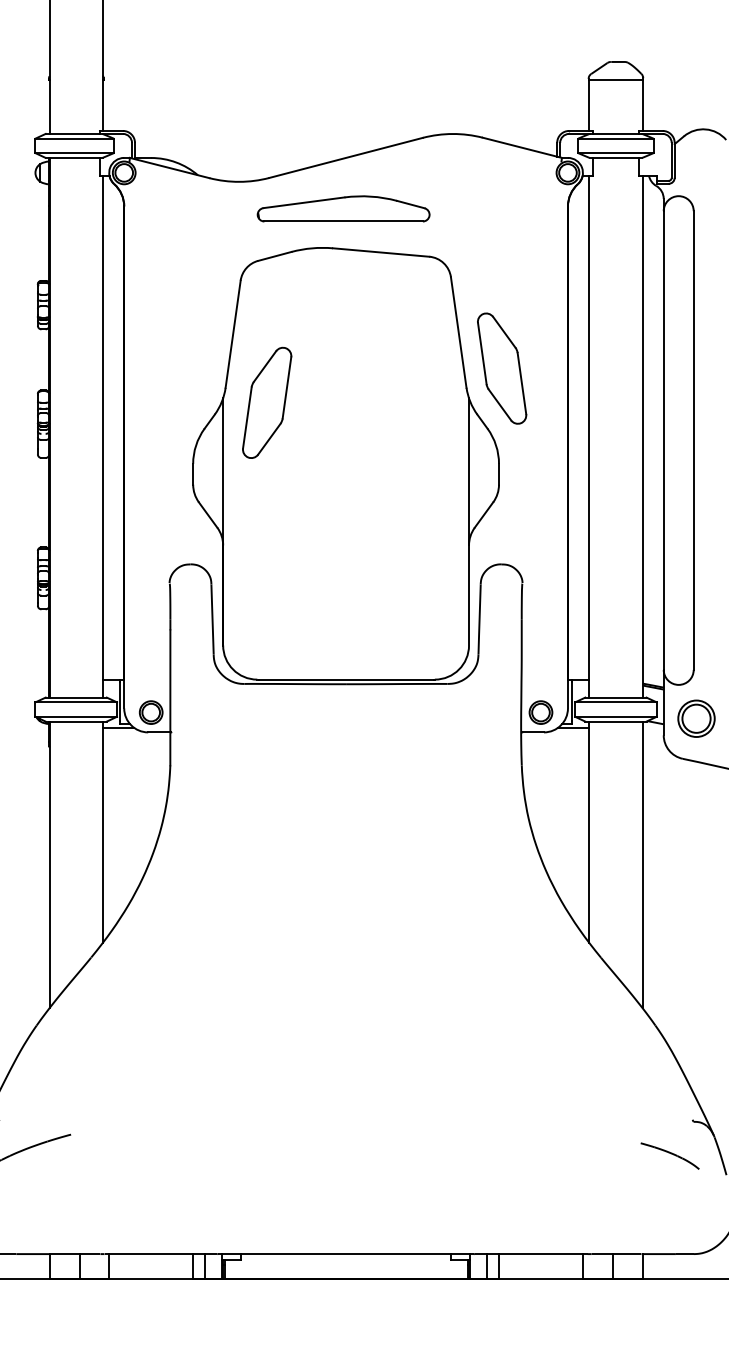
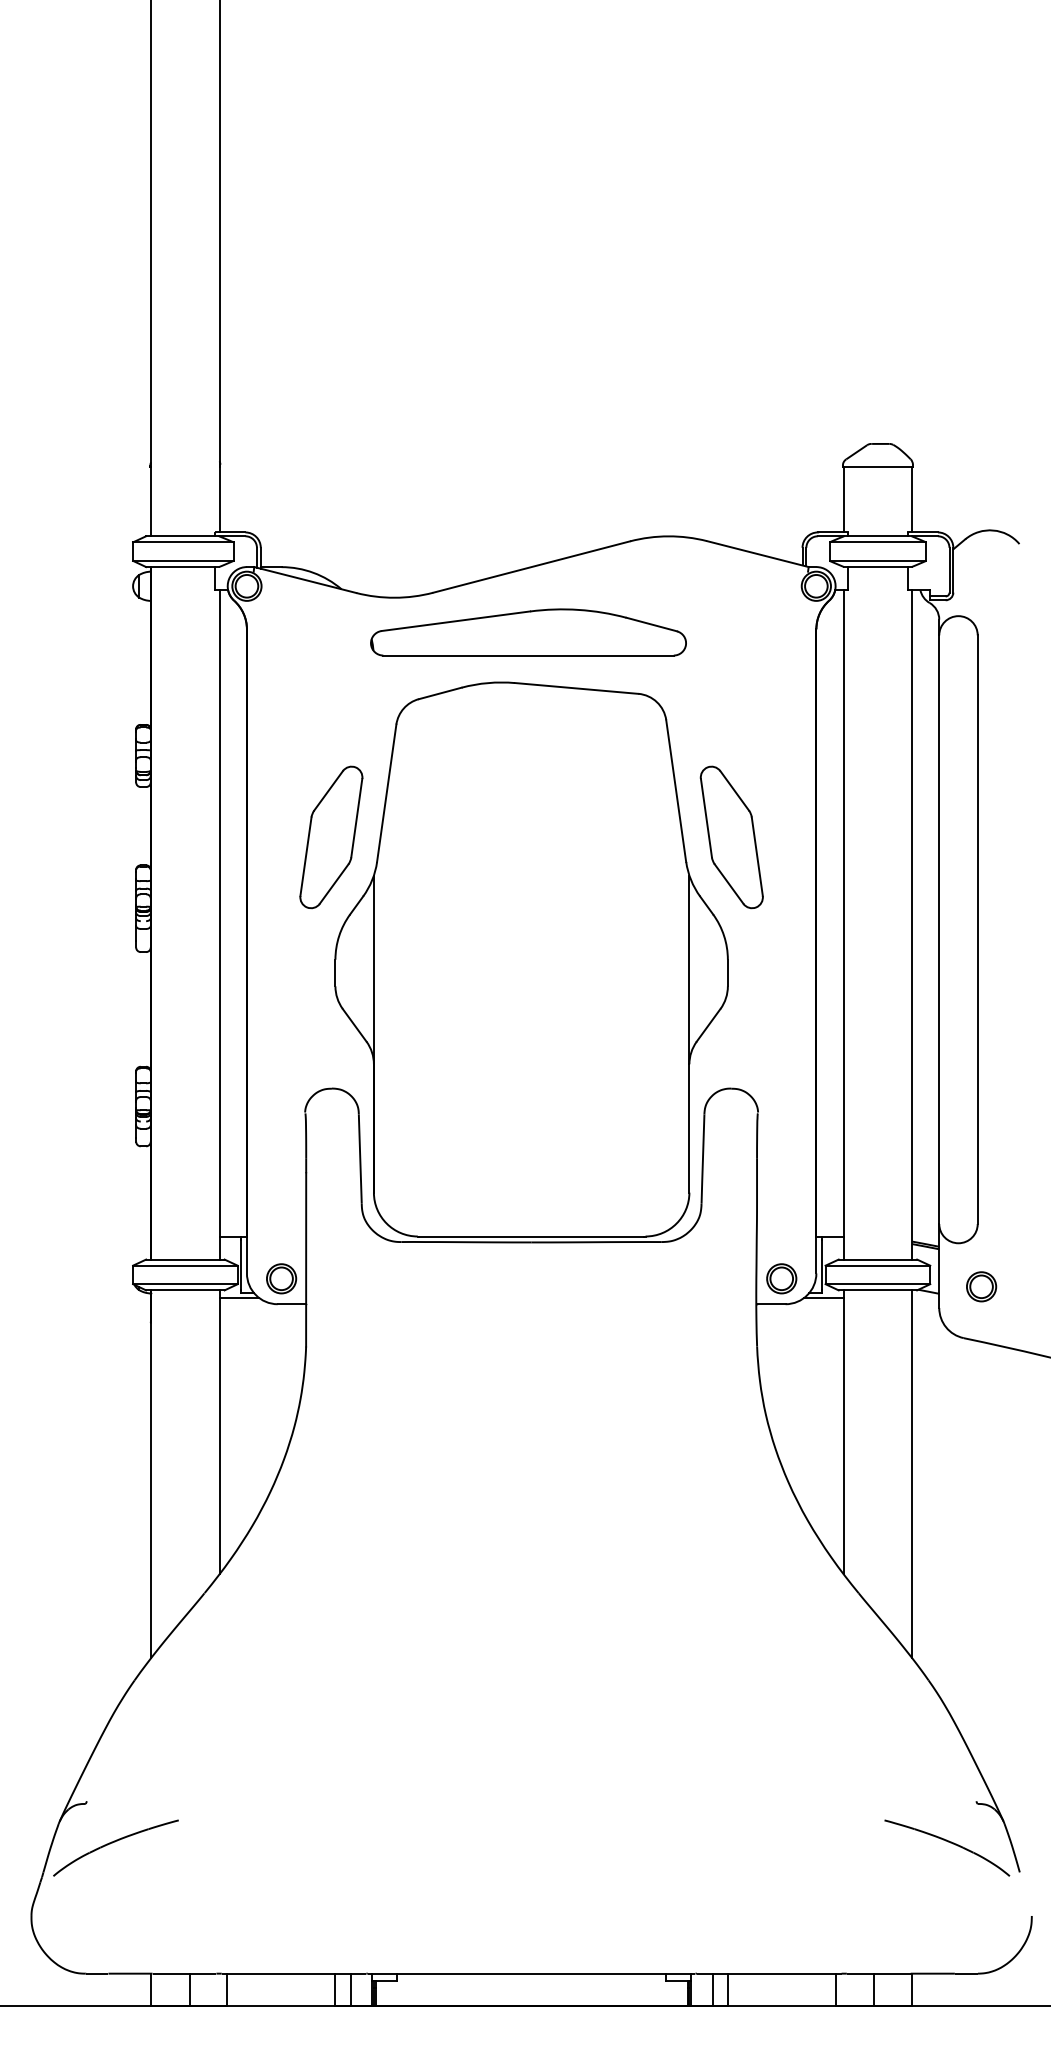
part: (343, 208) -> (528, 632), size x1.43
part: (267, 402) -> (331, 837), moved
part: (696, 718) -> (981, 1286), size x0.62
part: (670, 1155) -> (947, 1847), size x1.67

